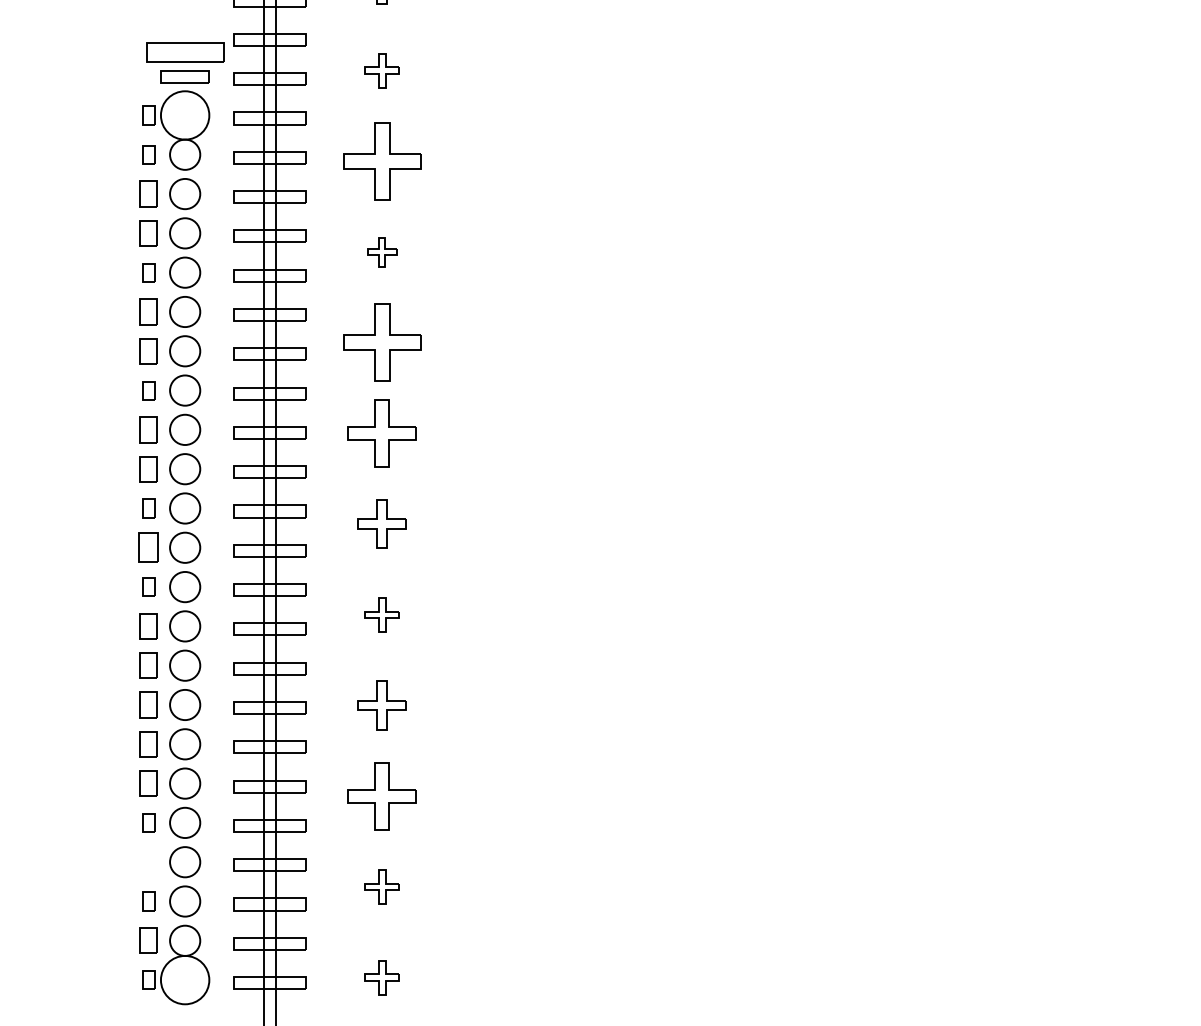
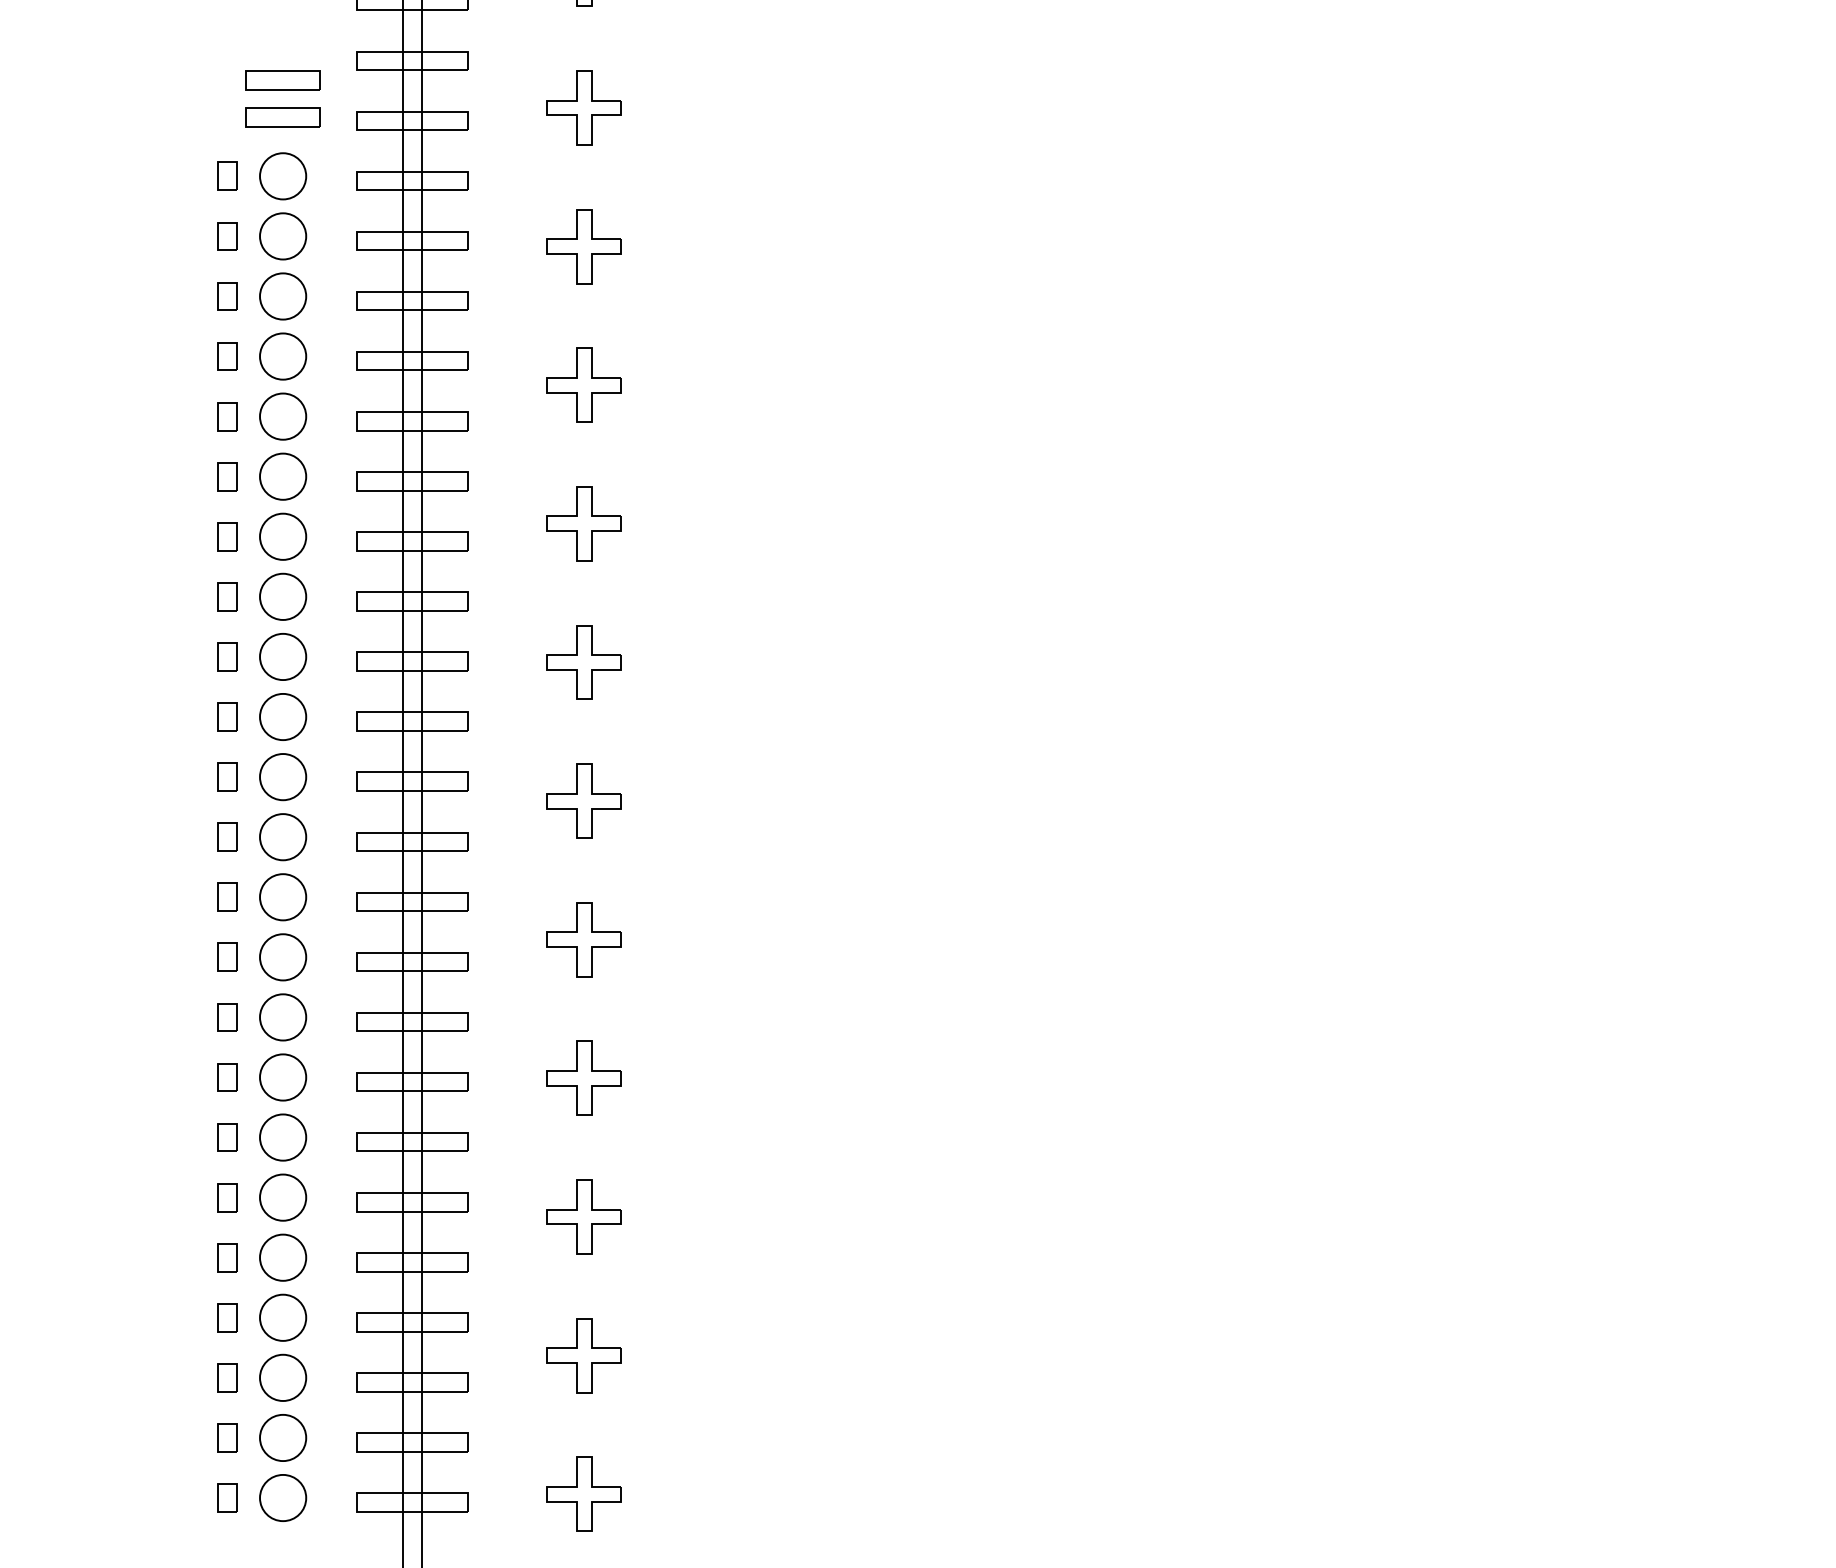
part: (184, 52) -> (282, 80), size x0.62
part: (381, 70) -> (583, 107), size x1.43
circle: (185, 115) -> (283, 176), size x0.62
part: (381, 161) -> (583, 246), size x0.62
part: (148, 193) -> (227, 295), size x0.71
part: (148, 232) -> (227, 355), size x0.71
part: (381, 251) -> (583, 384), size x1.67
part: (148, 311) -> (227, 475), size x0.71
part: (381, 342) -> (583, 523), size x0.62
part: (148, 350) -> (227, 535), size x0.71
part: (148, 429) -> (227, 656), size x0.71
part: (381, 433) -> (583, 662), size x0.71
part: (148, 468) -> (227, 715), size x0.71
part: (148, 547) -> (227, 836), size x0.62
part: (381, 614) -> (583, 939), size x1.43
part: (148, 625) -> (227, 955), size x0.71
part: (148, 665) -> (227, 1017), size x0.71
part: (148, 704) -> (227, 1076), size x0.71
part: (148, 743) -> (227, 1136), size x0.71
part: (148, 783) -> (227, 1197), size x0.71
part: (381, 795) -> (583, 1215), size x0.71
part: (148, 861) -> (227, 1316), added
part: (381, 886) -> (583, 1354), size x1.43
part: (148, 940) -> (227, 1437), size x0.71
part: (381, 977) -> (583, 1494), size x1.43
circle: (185, 980) -> (283, 1498), size x0.62

